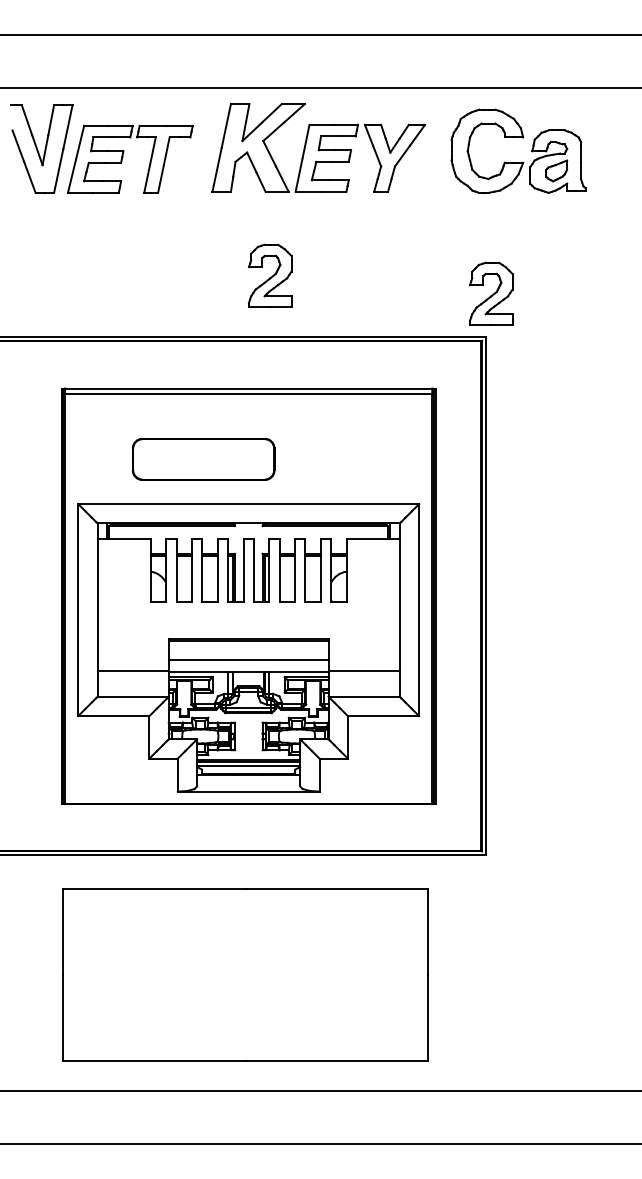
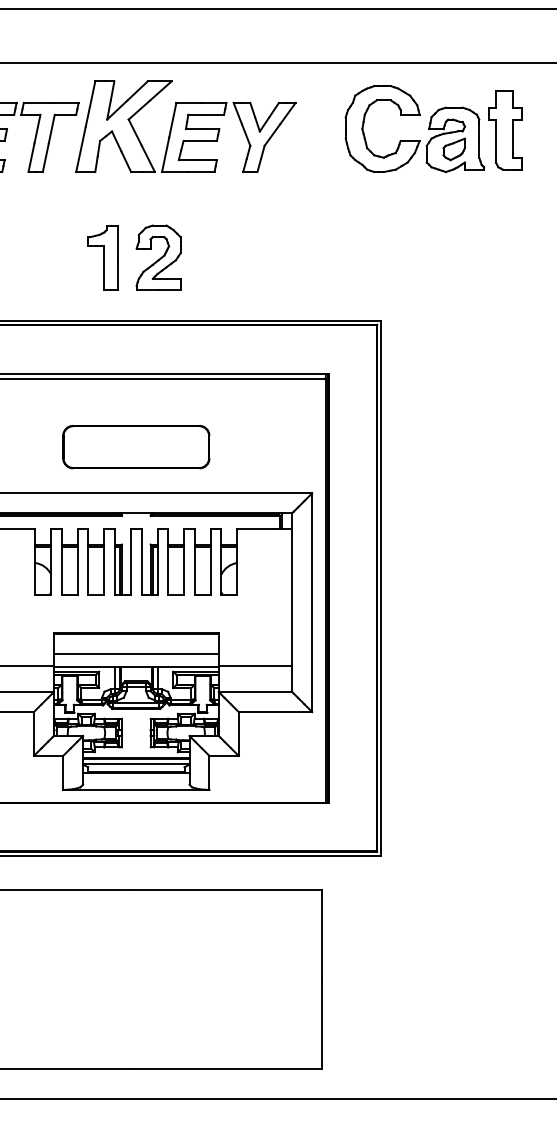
part: (318, 147) -> (185, 126), moved
part: (606, 152) -> (505, 130), added
part: (216, 275) -> (103, 257), added
part: (491, 293) -> (386, 275), removed
part: (203, 458) -> (136, 446), moved

